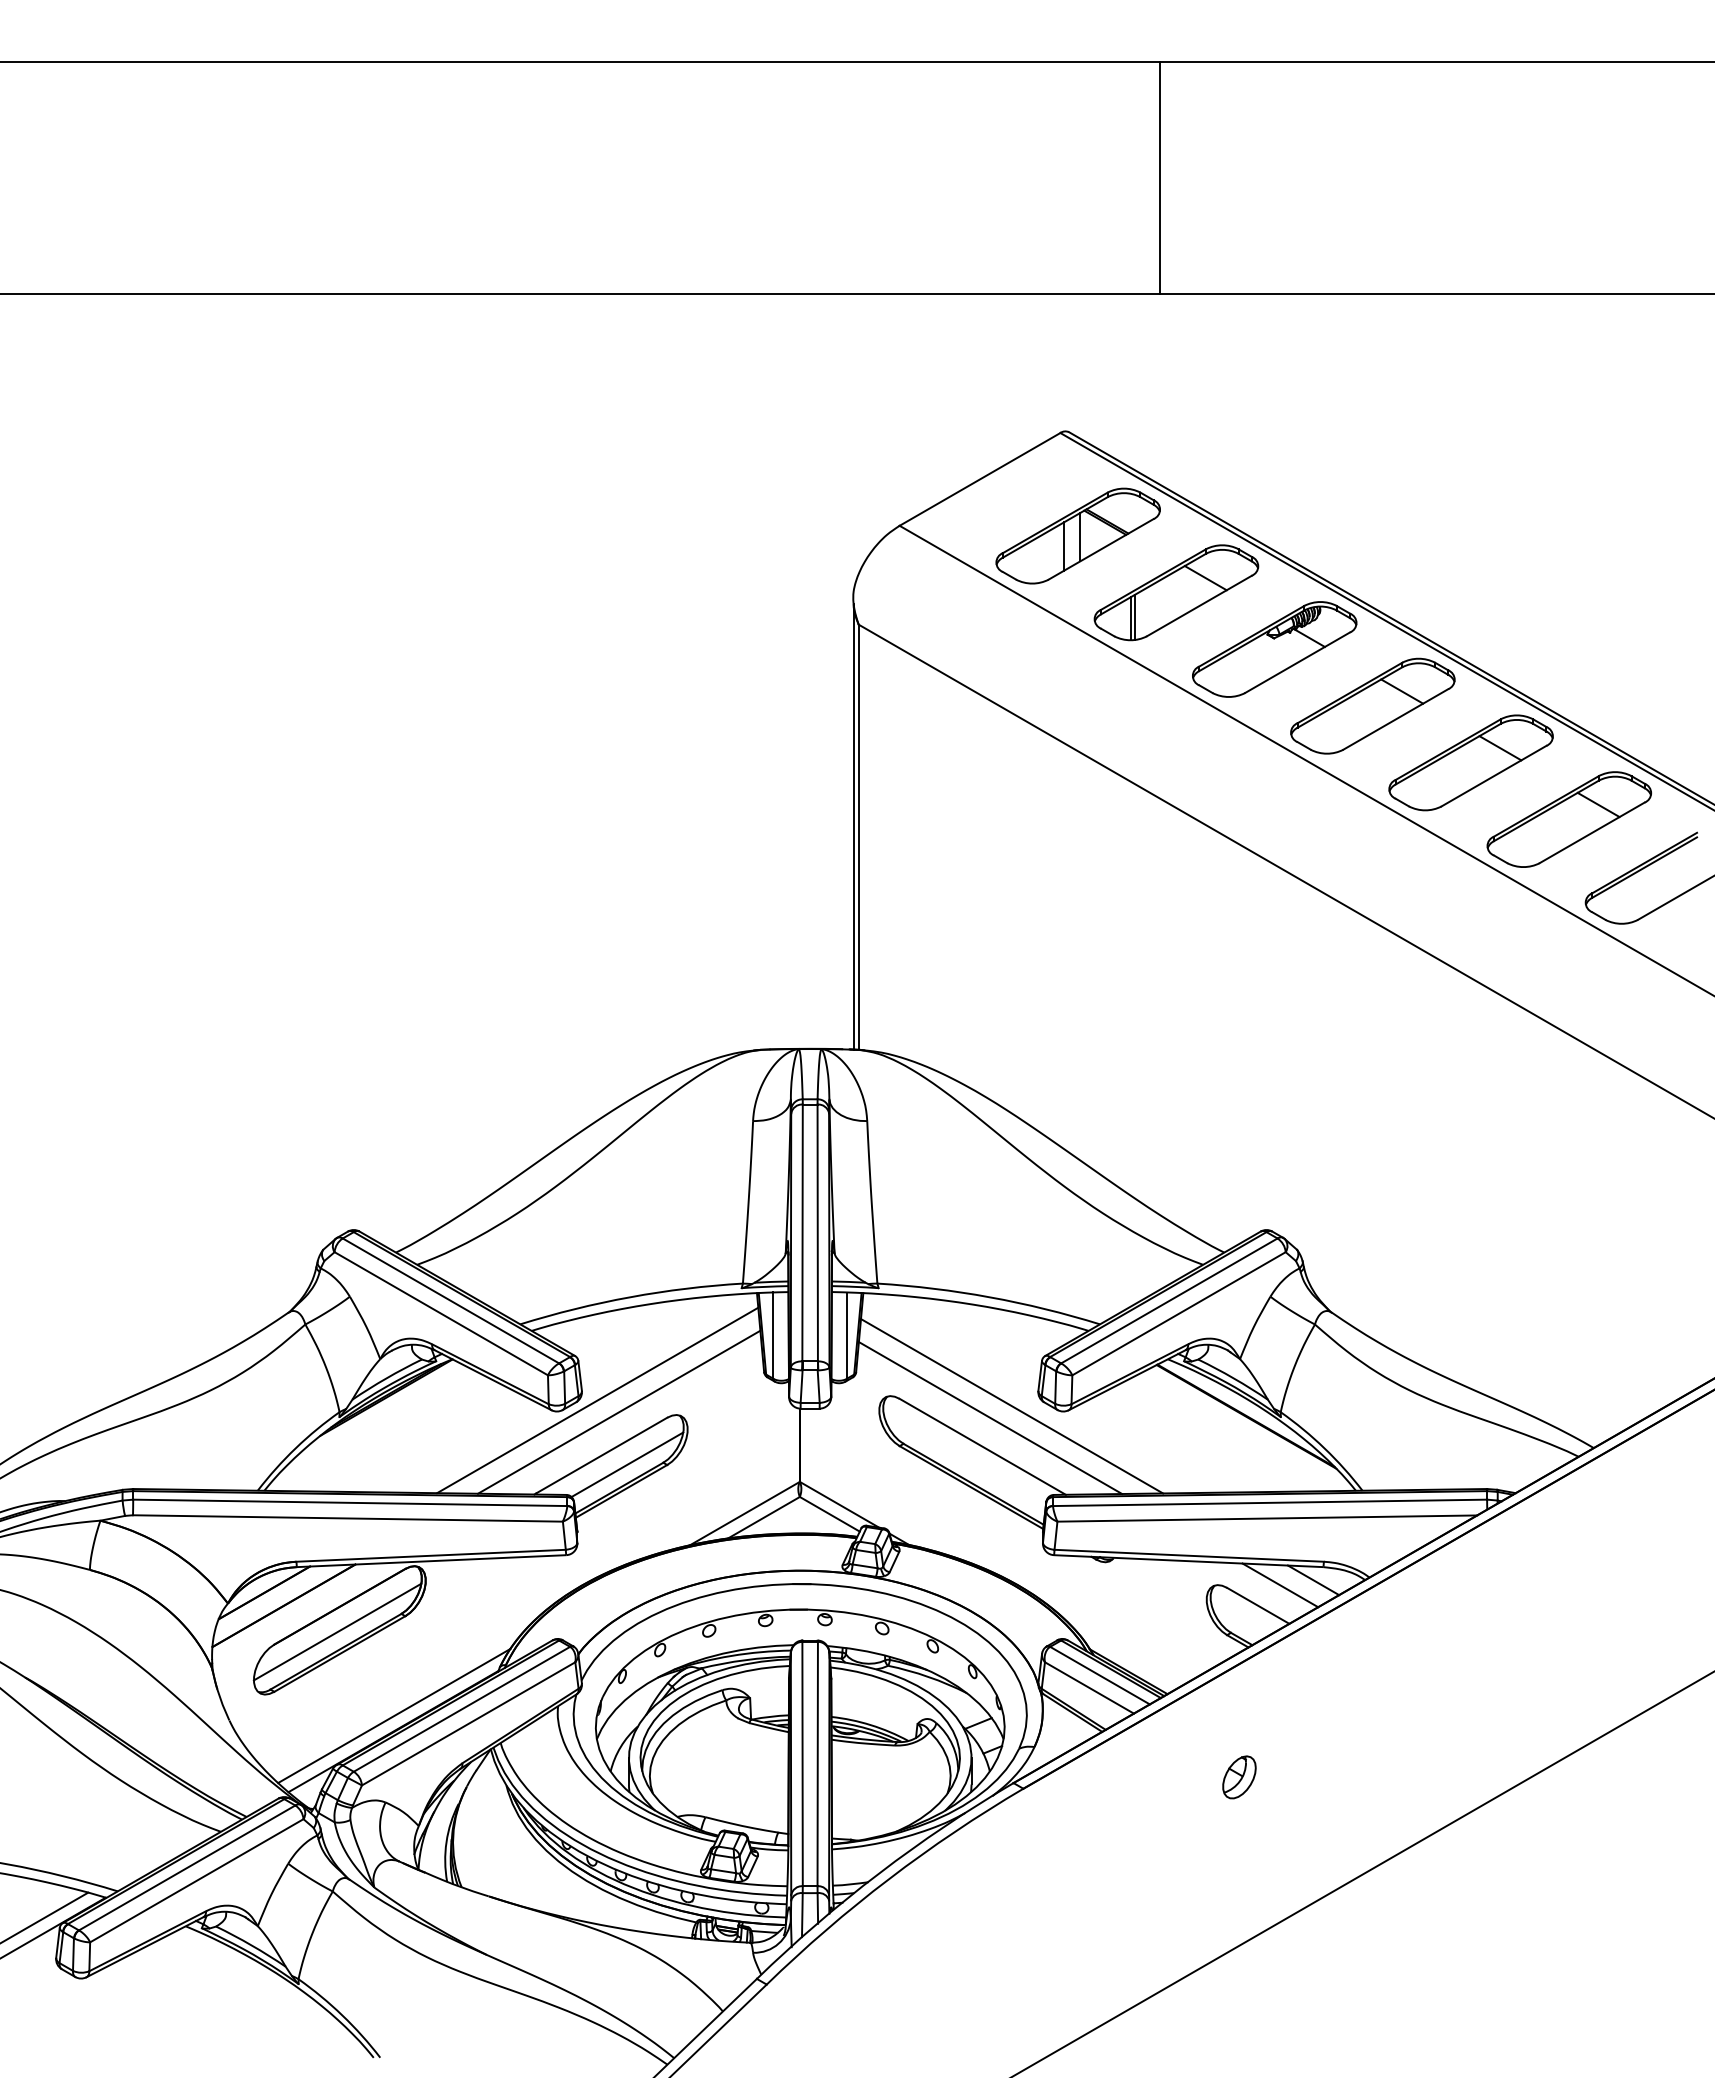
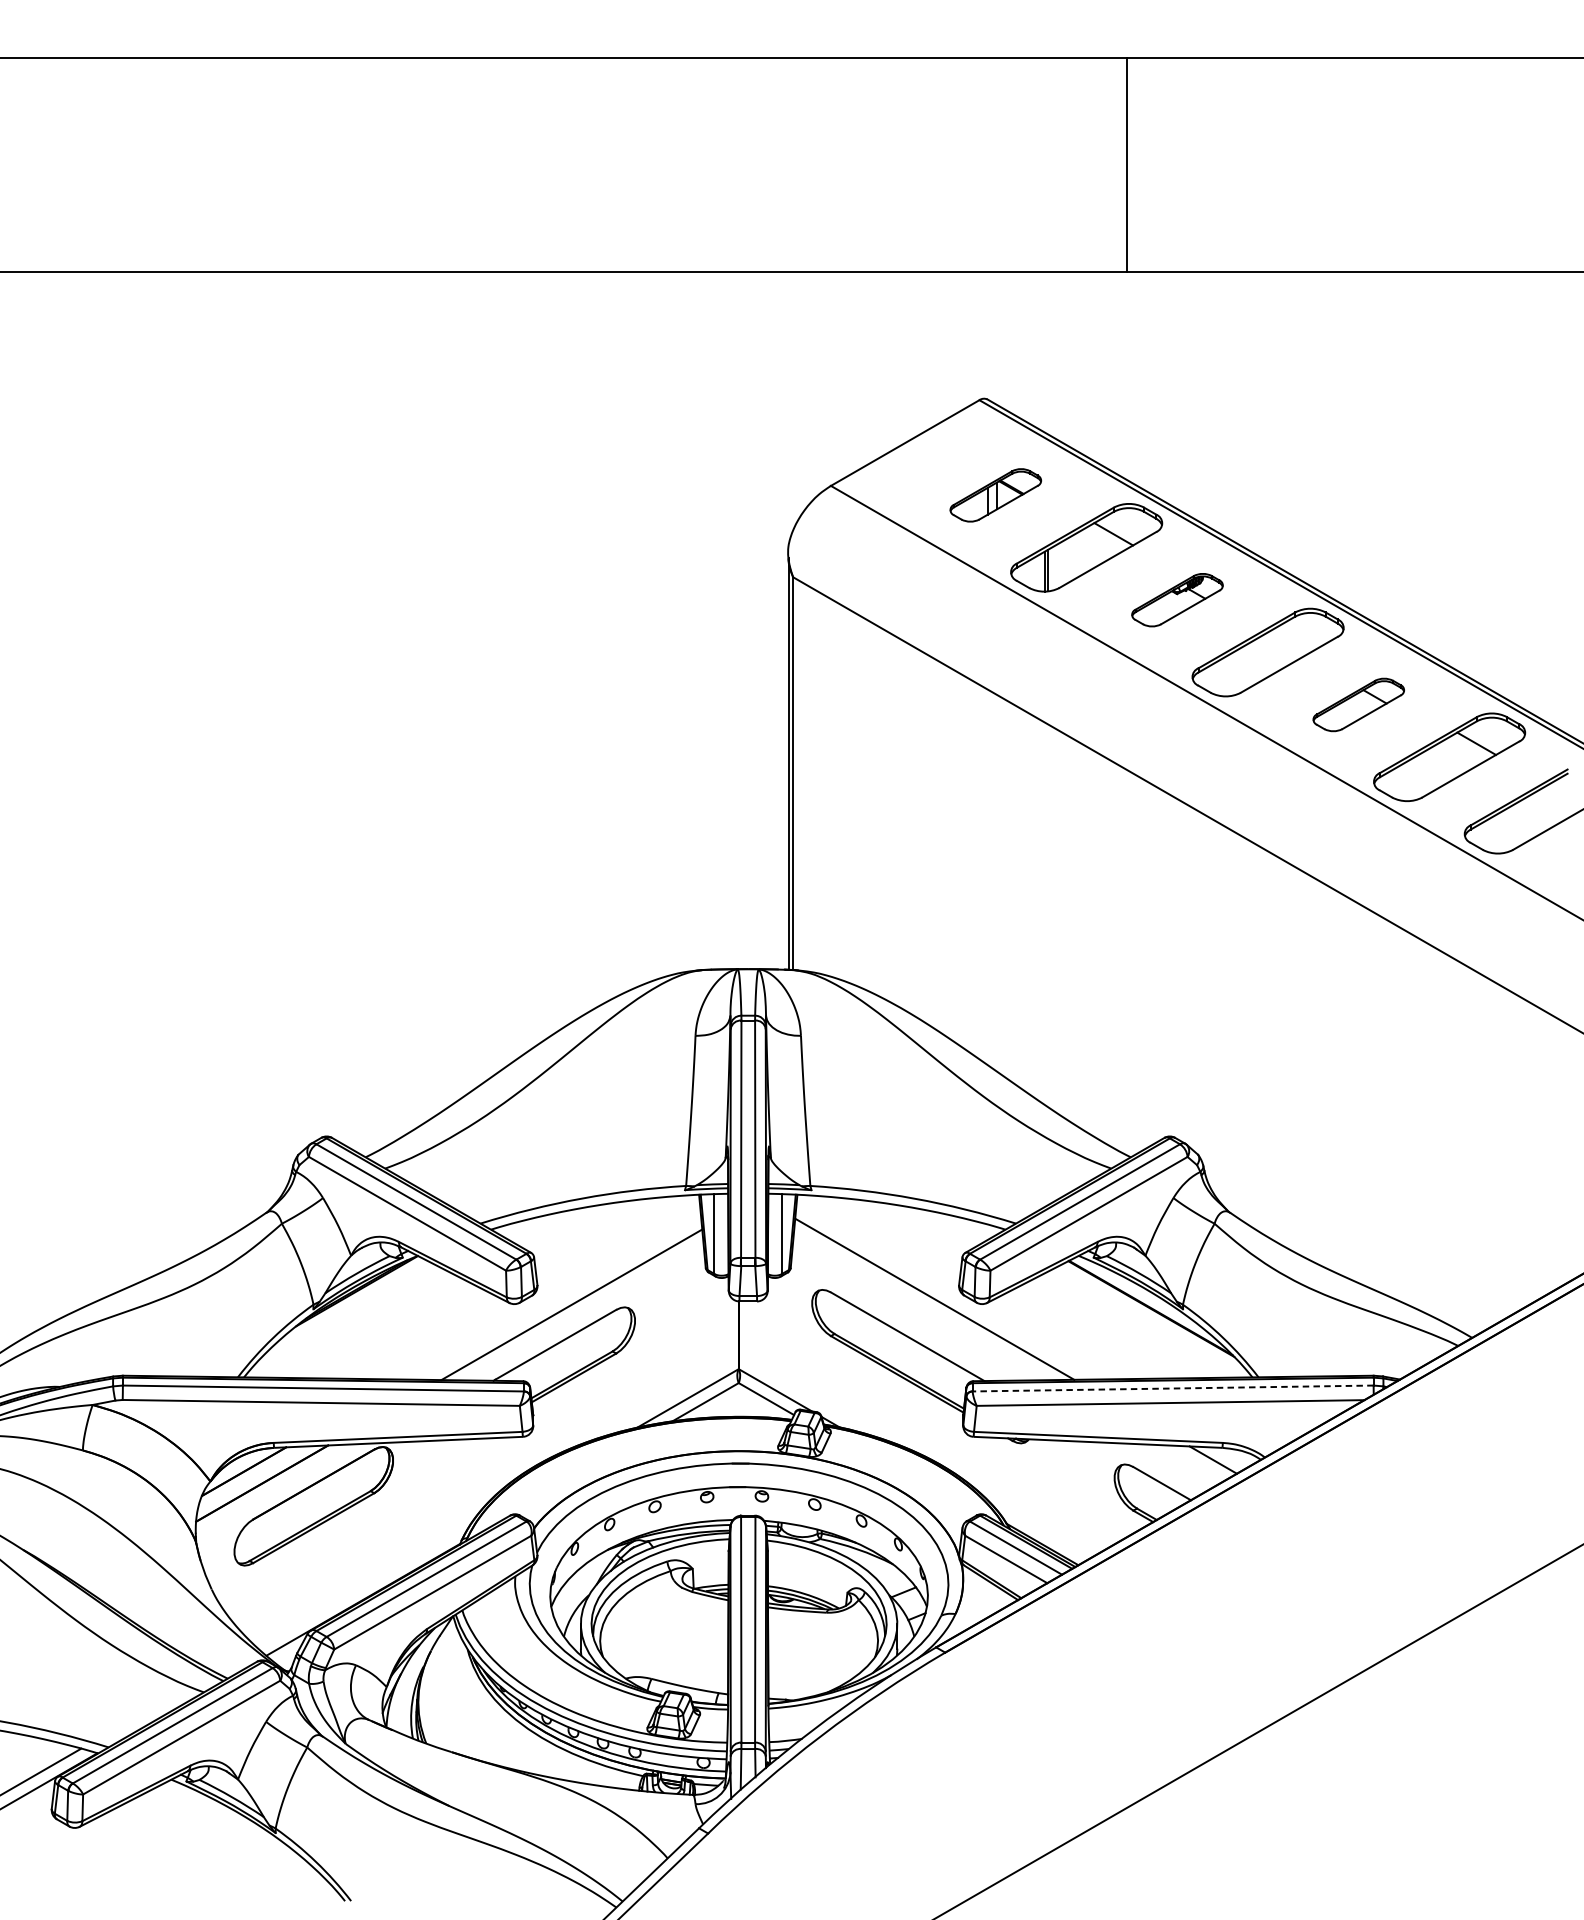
line: (1159, 177) -> (1127, 164), moved
part: (1077, 535) -> (995, 494), size x0.6
part: (1274, 649) -> (1177, 600), size x0.6
line: (1402, 691) -> (1295, 638), removed
part: (1470, 762) -> (1358, 704), size x0.6
line: (597, 1400) -> (551, 1293), removed
line: (990, 1418) -> (914, 1310), removed
line: (627, 1464) -> (579, 1353), removed
line: (1269, 1502) -> (1172, 1388), solid -> dashed
line: (1280, 1585) -> (1182, 1464), removed
line: (337, 1631) -> (311, 1507), removed
line: (394, 1715) -> (364, 1584), removed
part: (1239, 1777) -> (1144, 1642), removed

